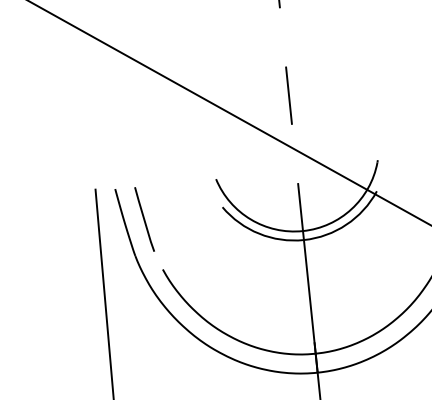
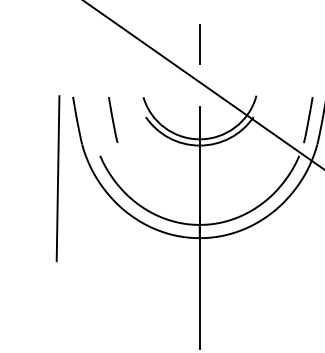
line: (144, 218) -> (113, 119), moved

